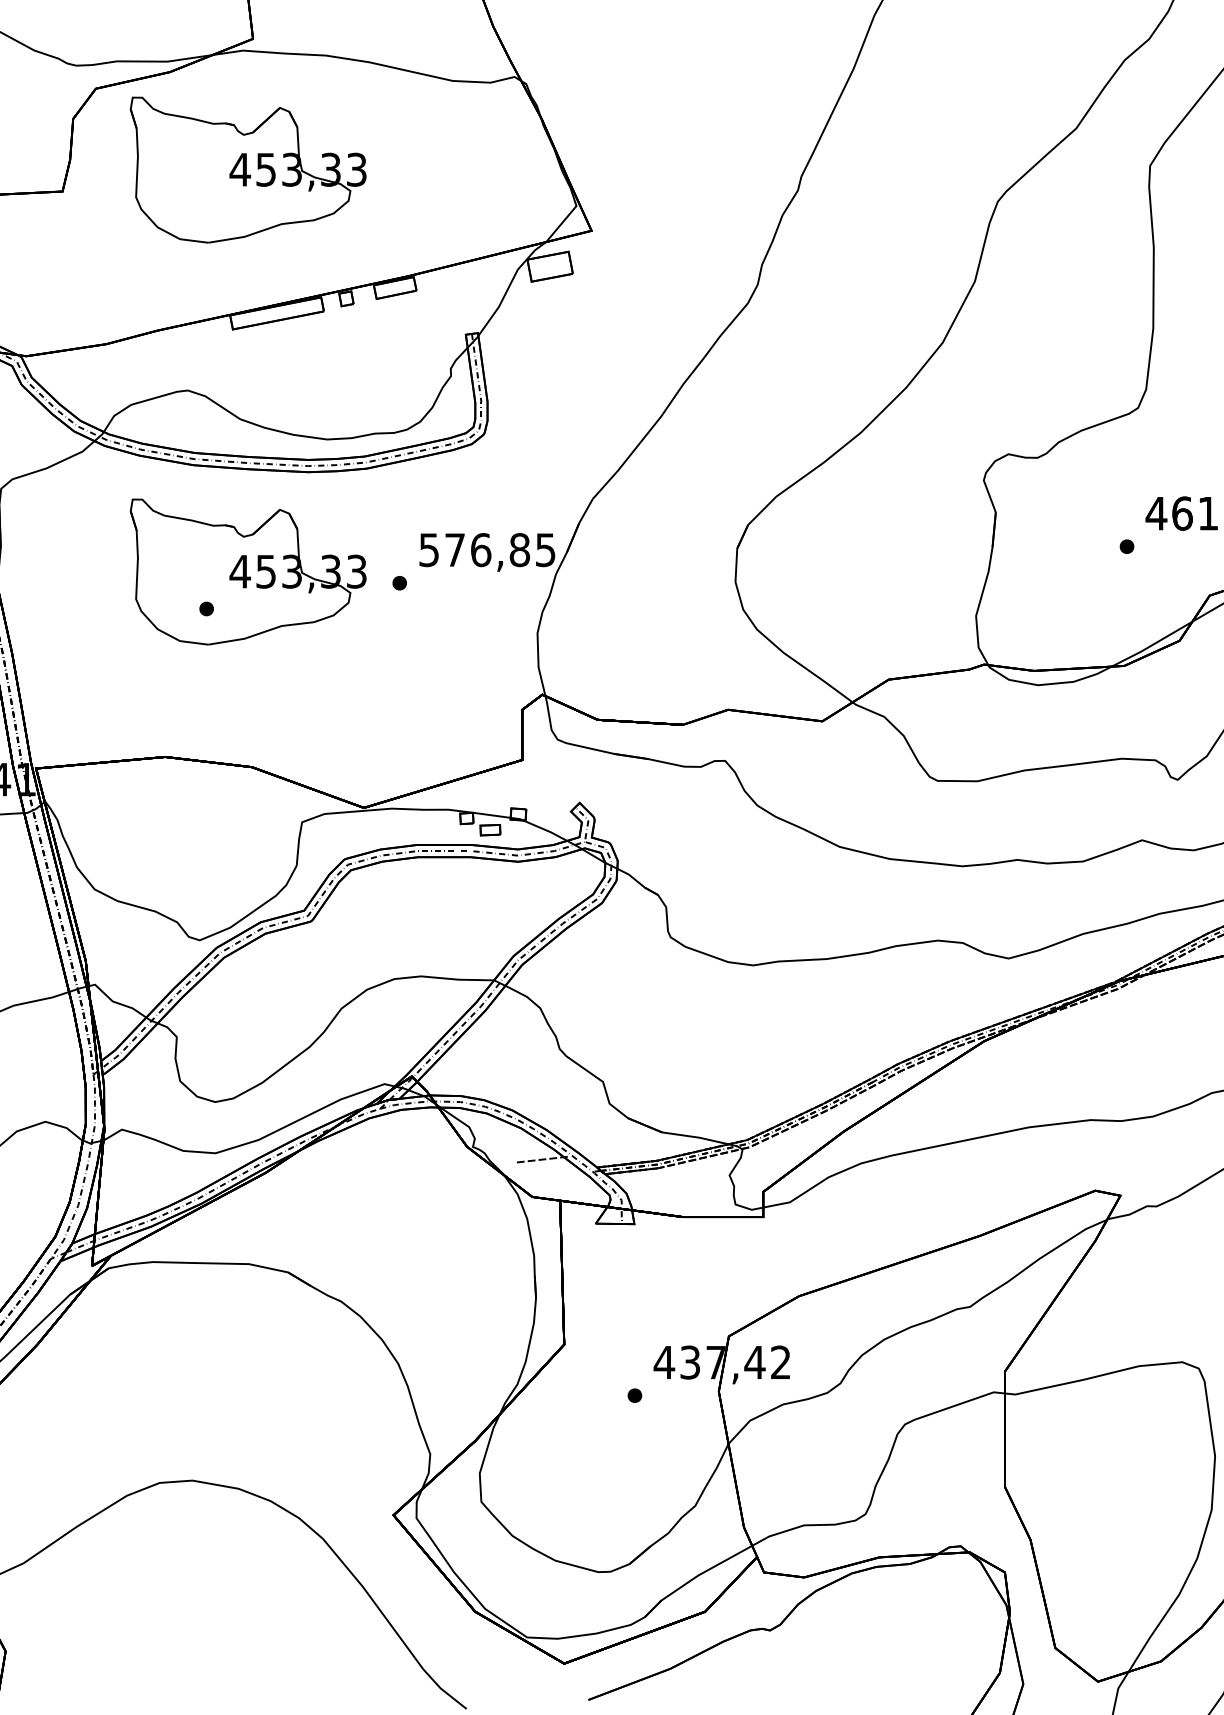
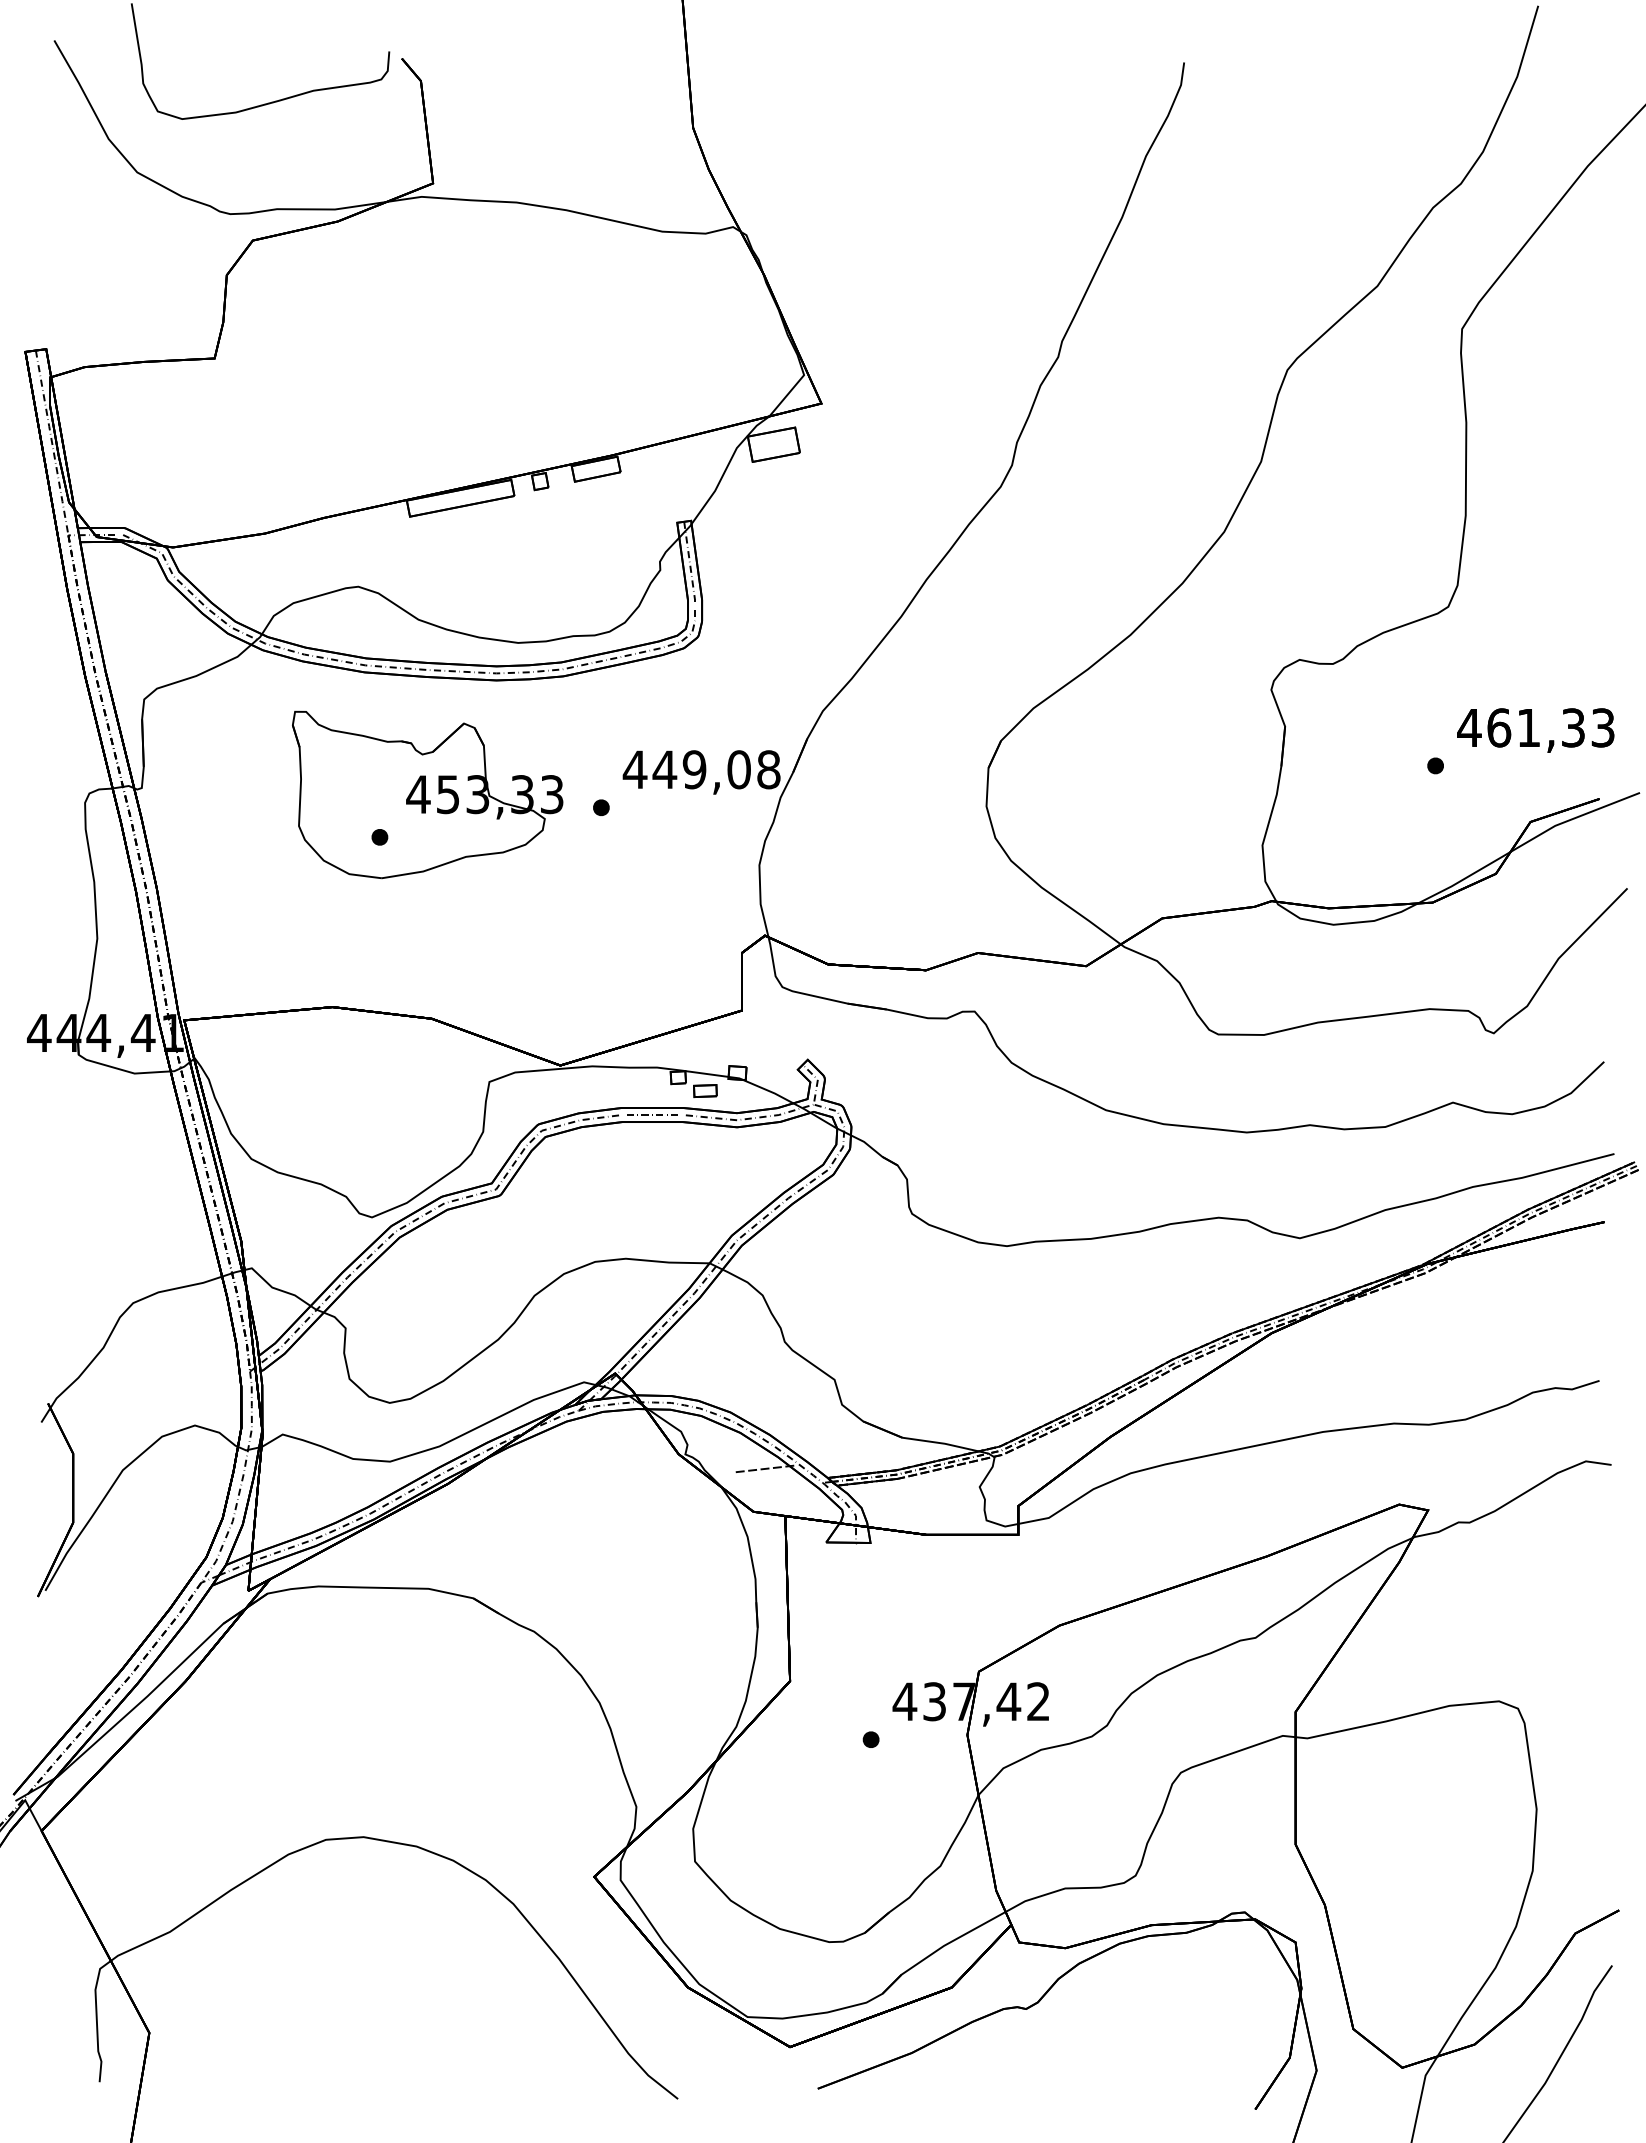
part: (248, 169) -> (427, 333), removed
text: (487, 549) -> (701, 769), 576,85 -> 449,08

